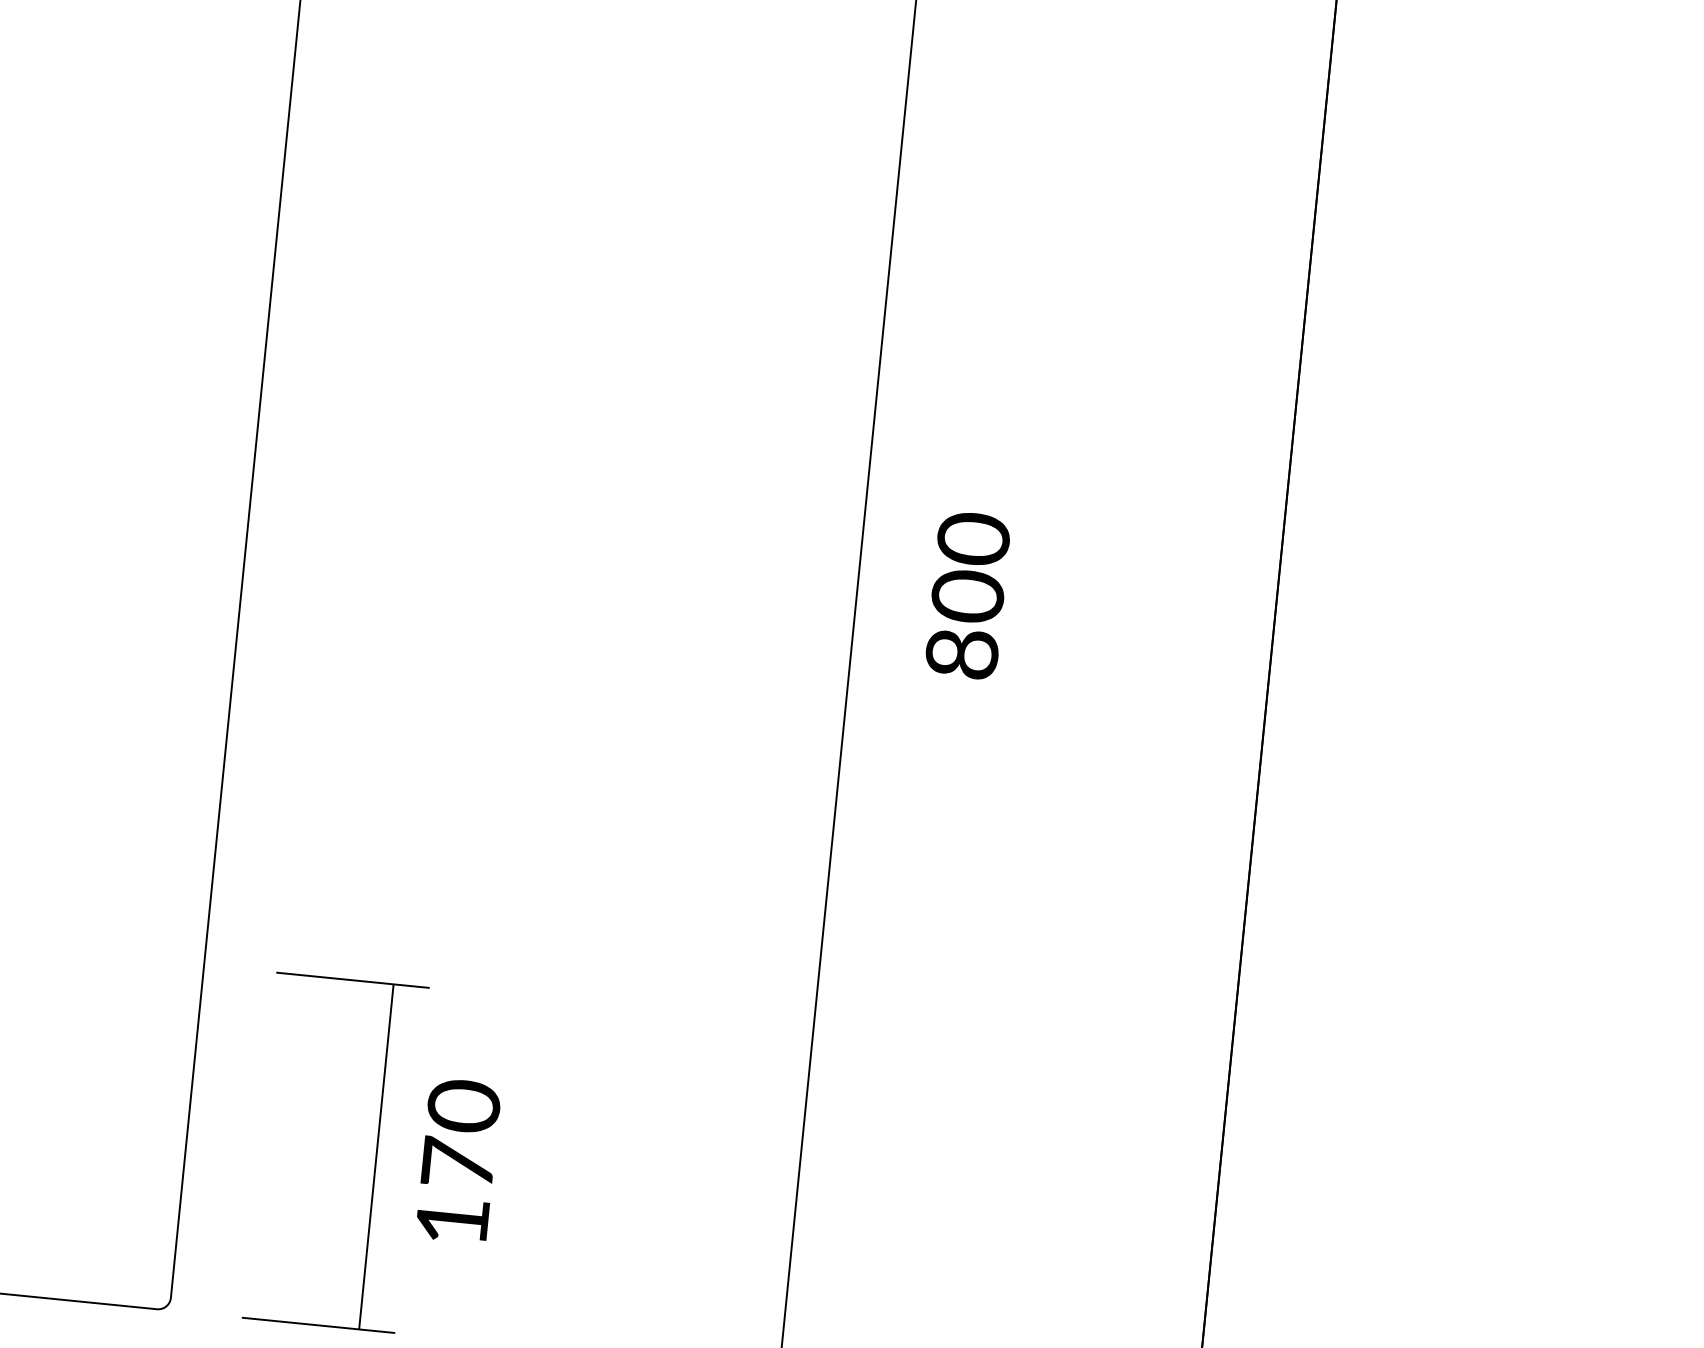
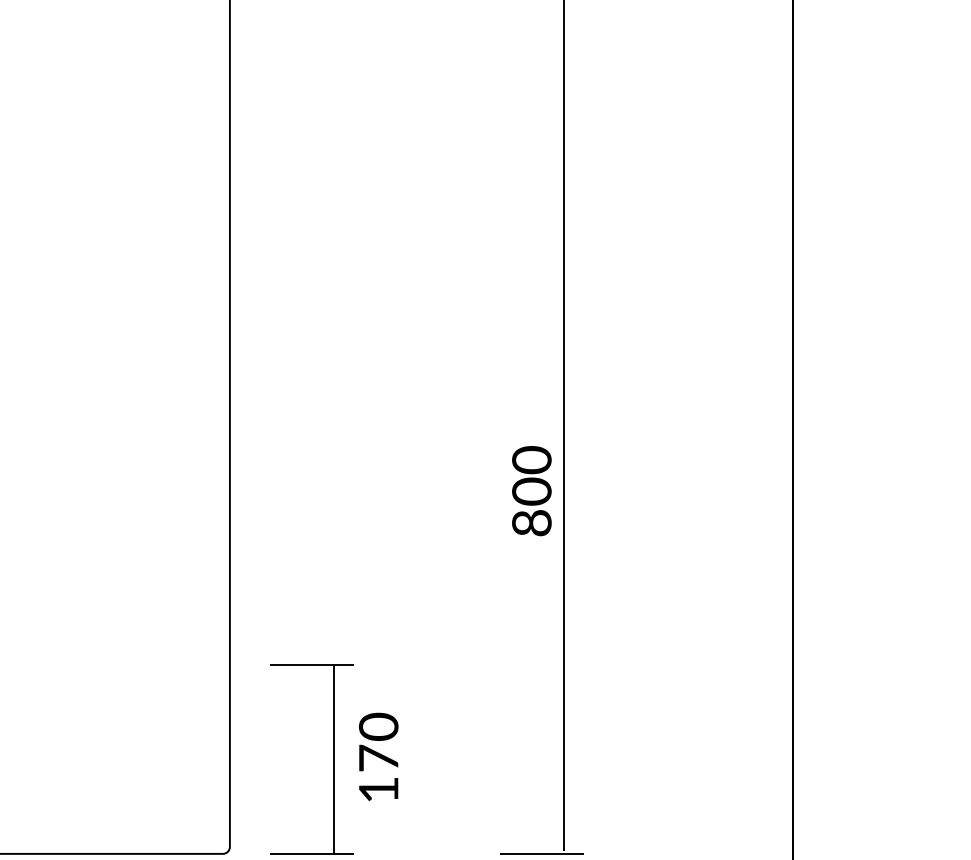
text: (967, 596) -> (531, 491), moved

